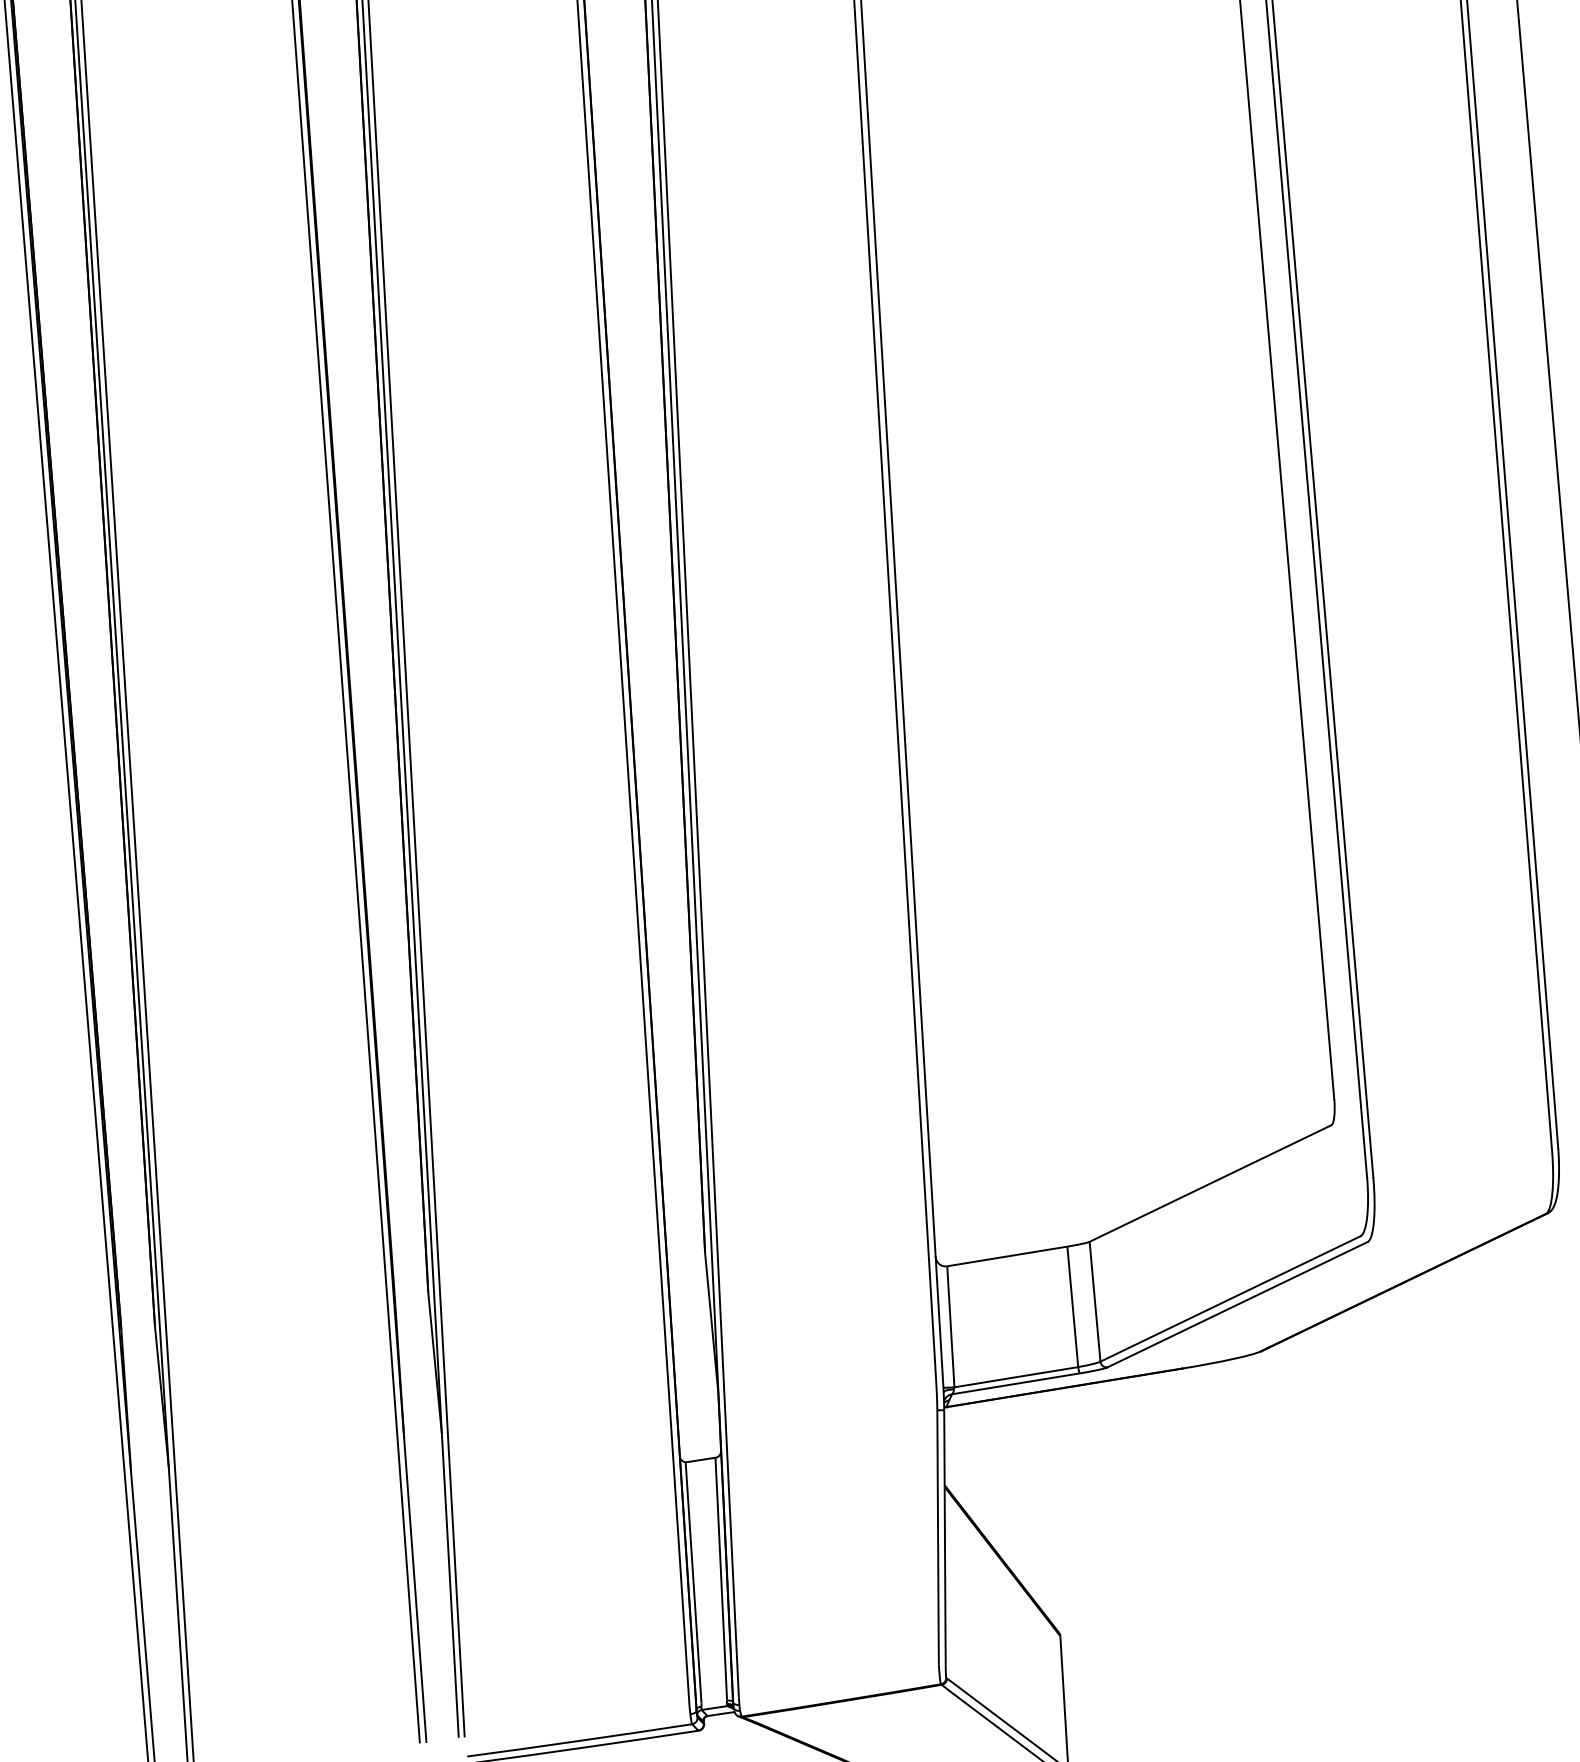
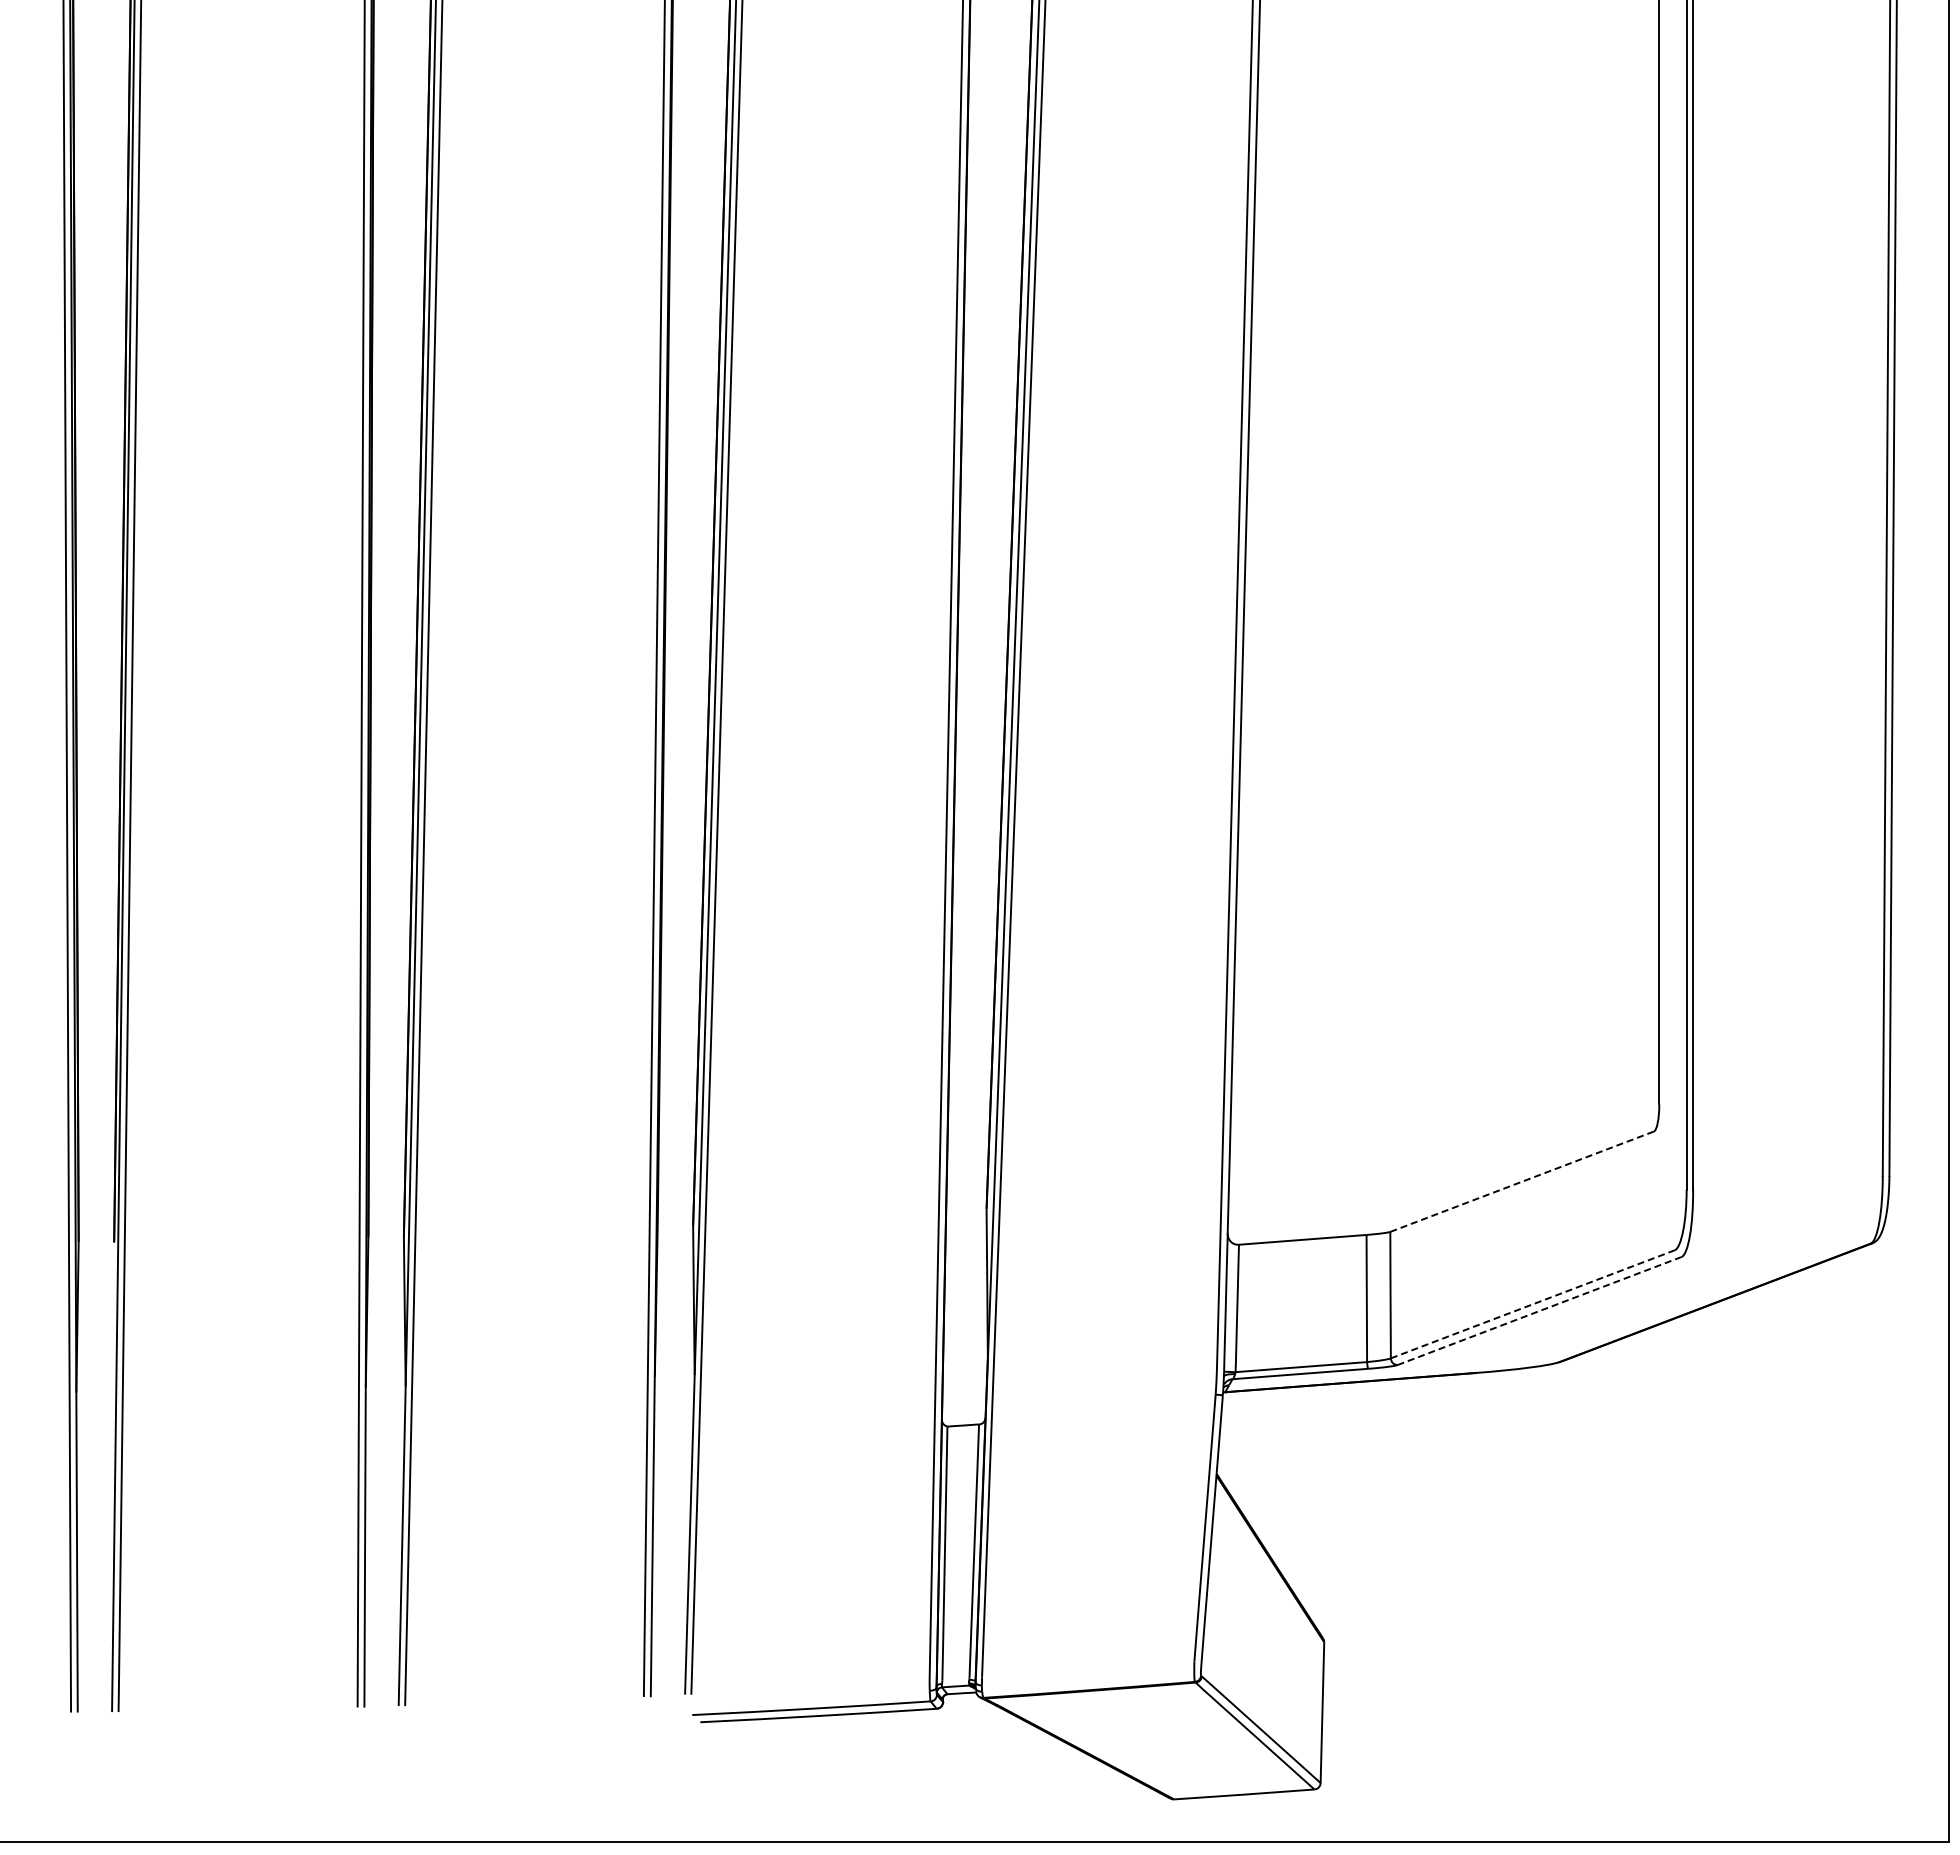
line: (1210, 1183) -> (1522, 1181), solid -> dashed
line: (1230, 1299) -> (1532, 1304), solid -> dashed
line: (1237, 1304) -> (1539, 1310), solid -> dashed

